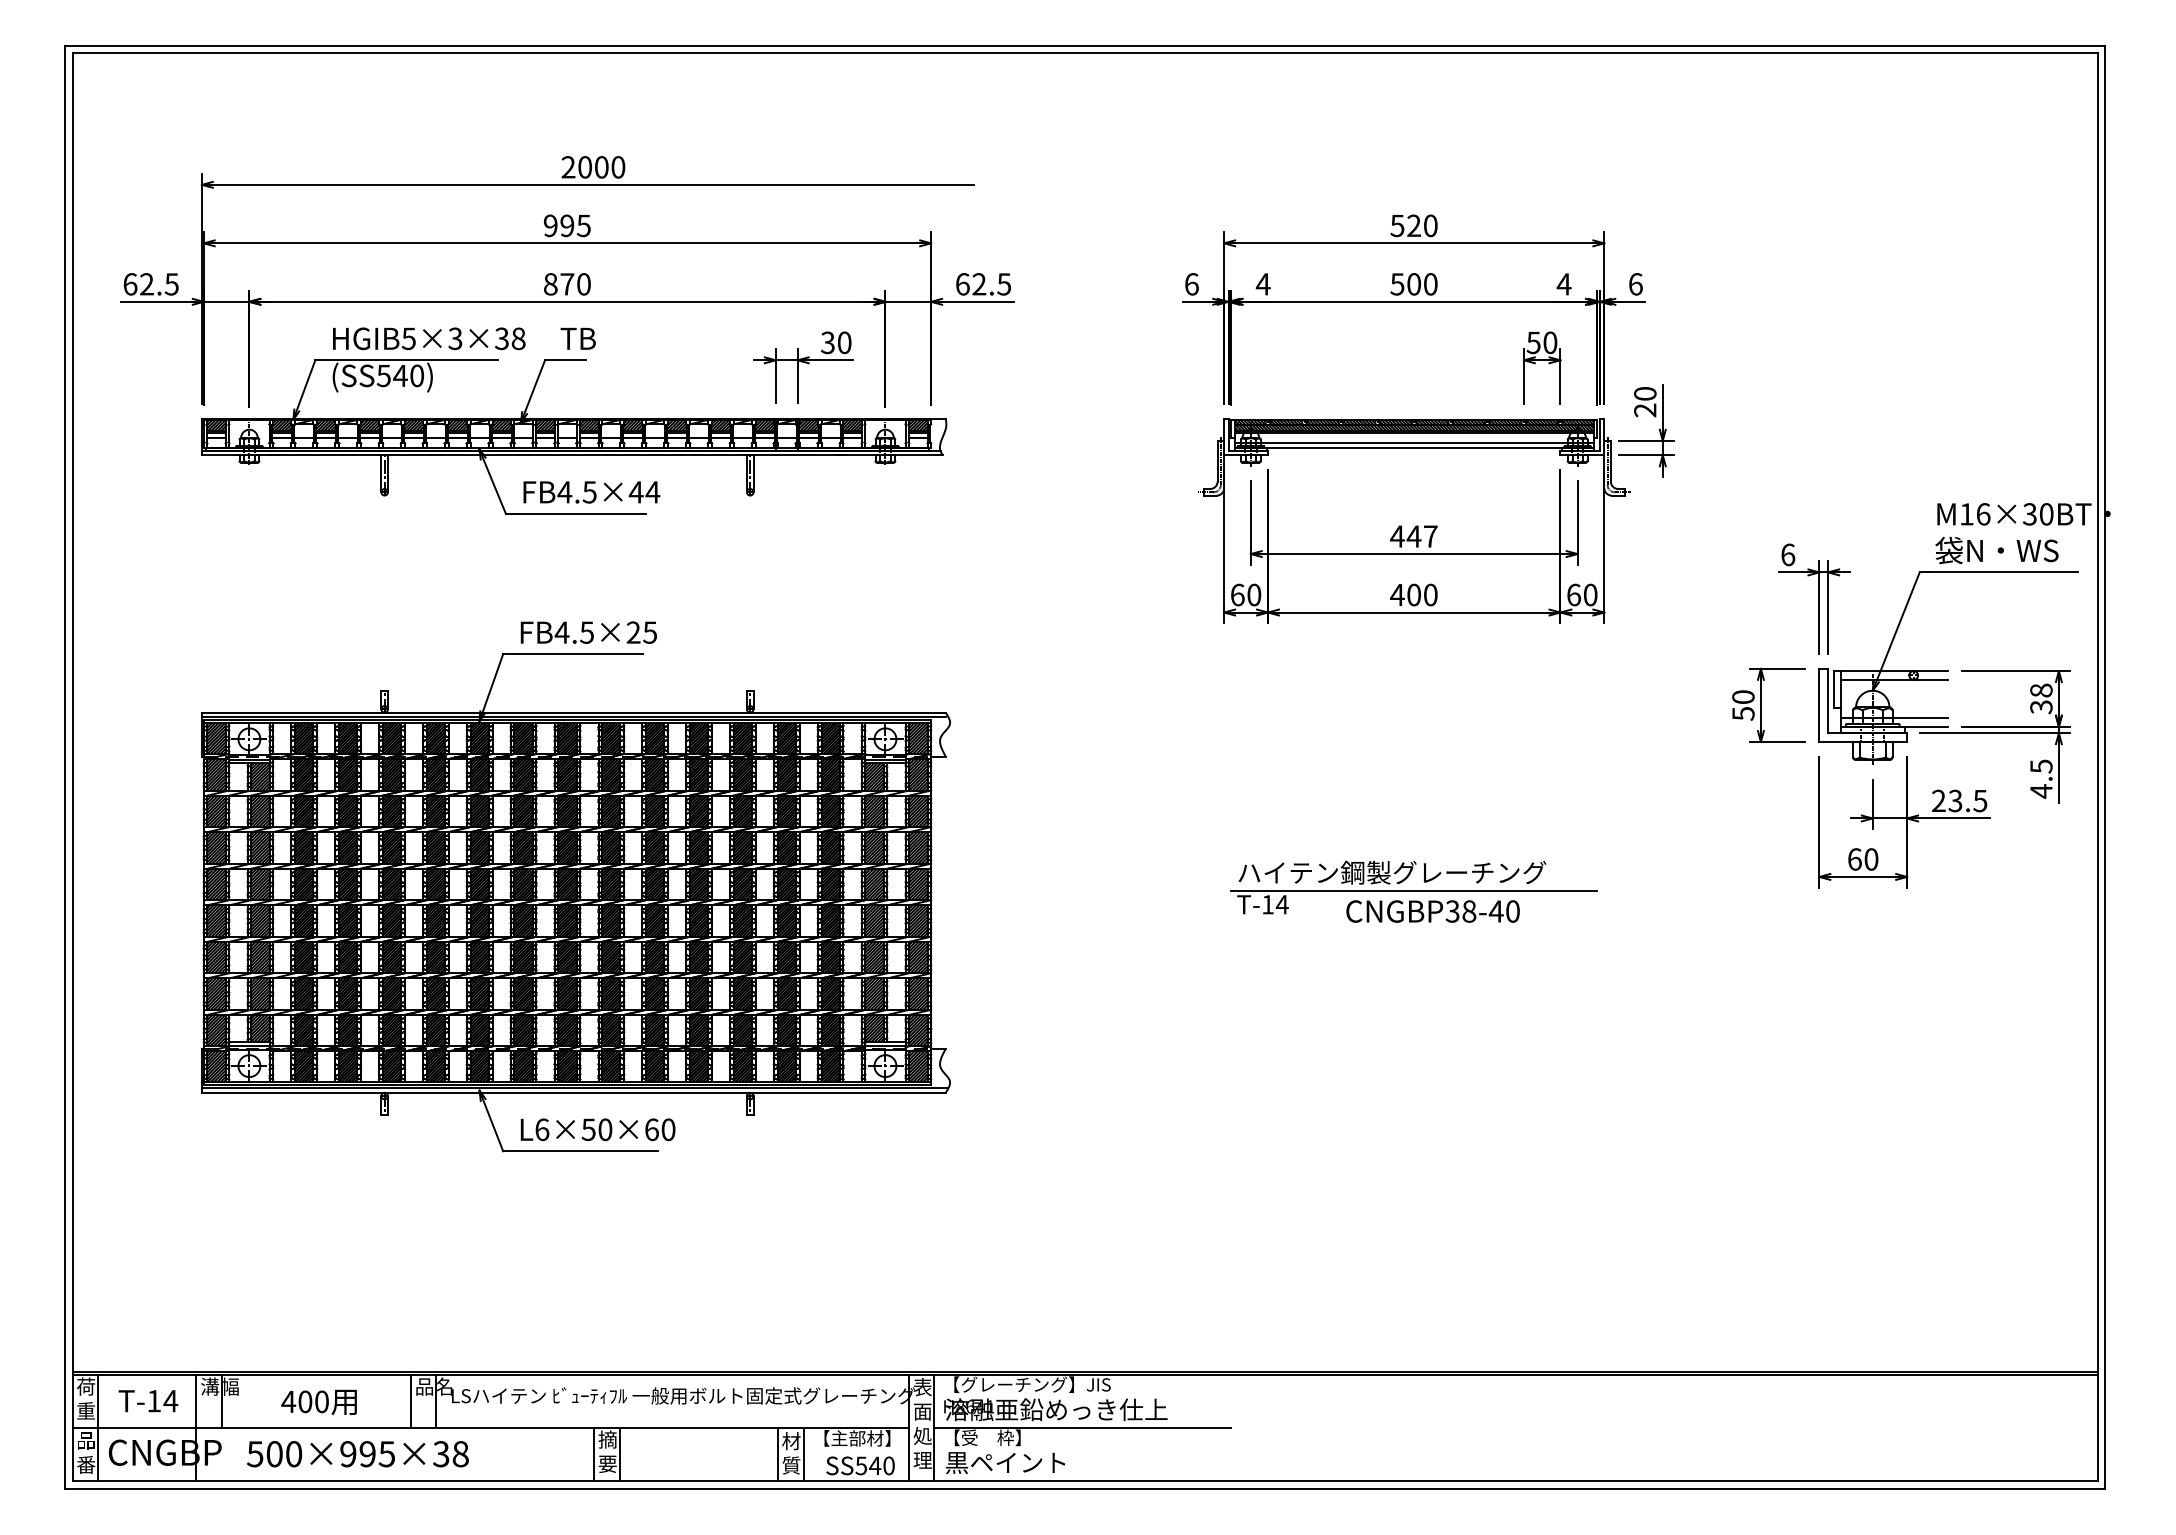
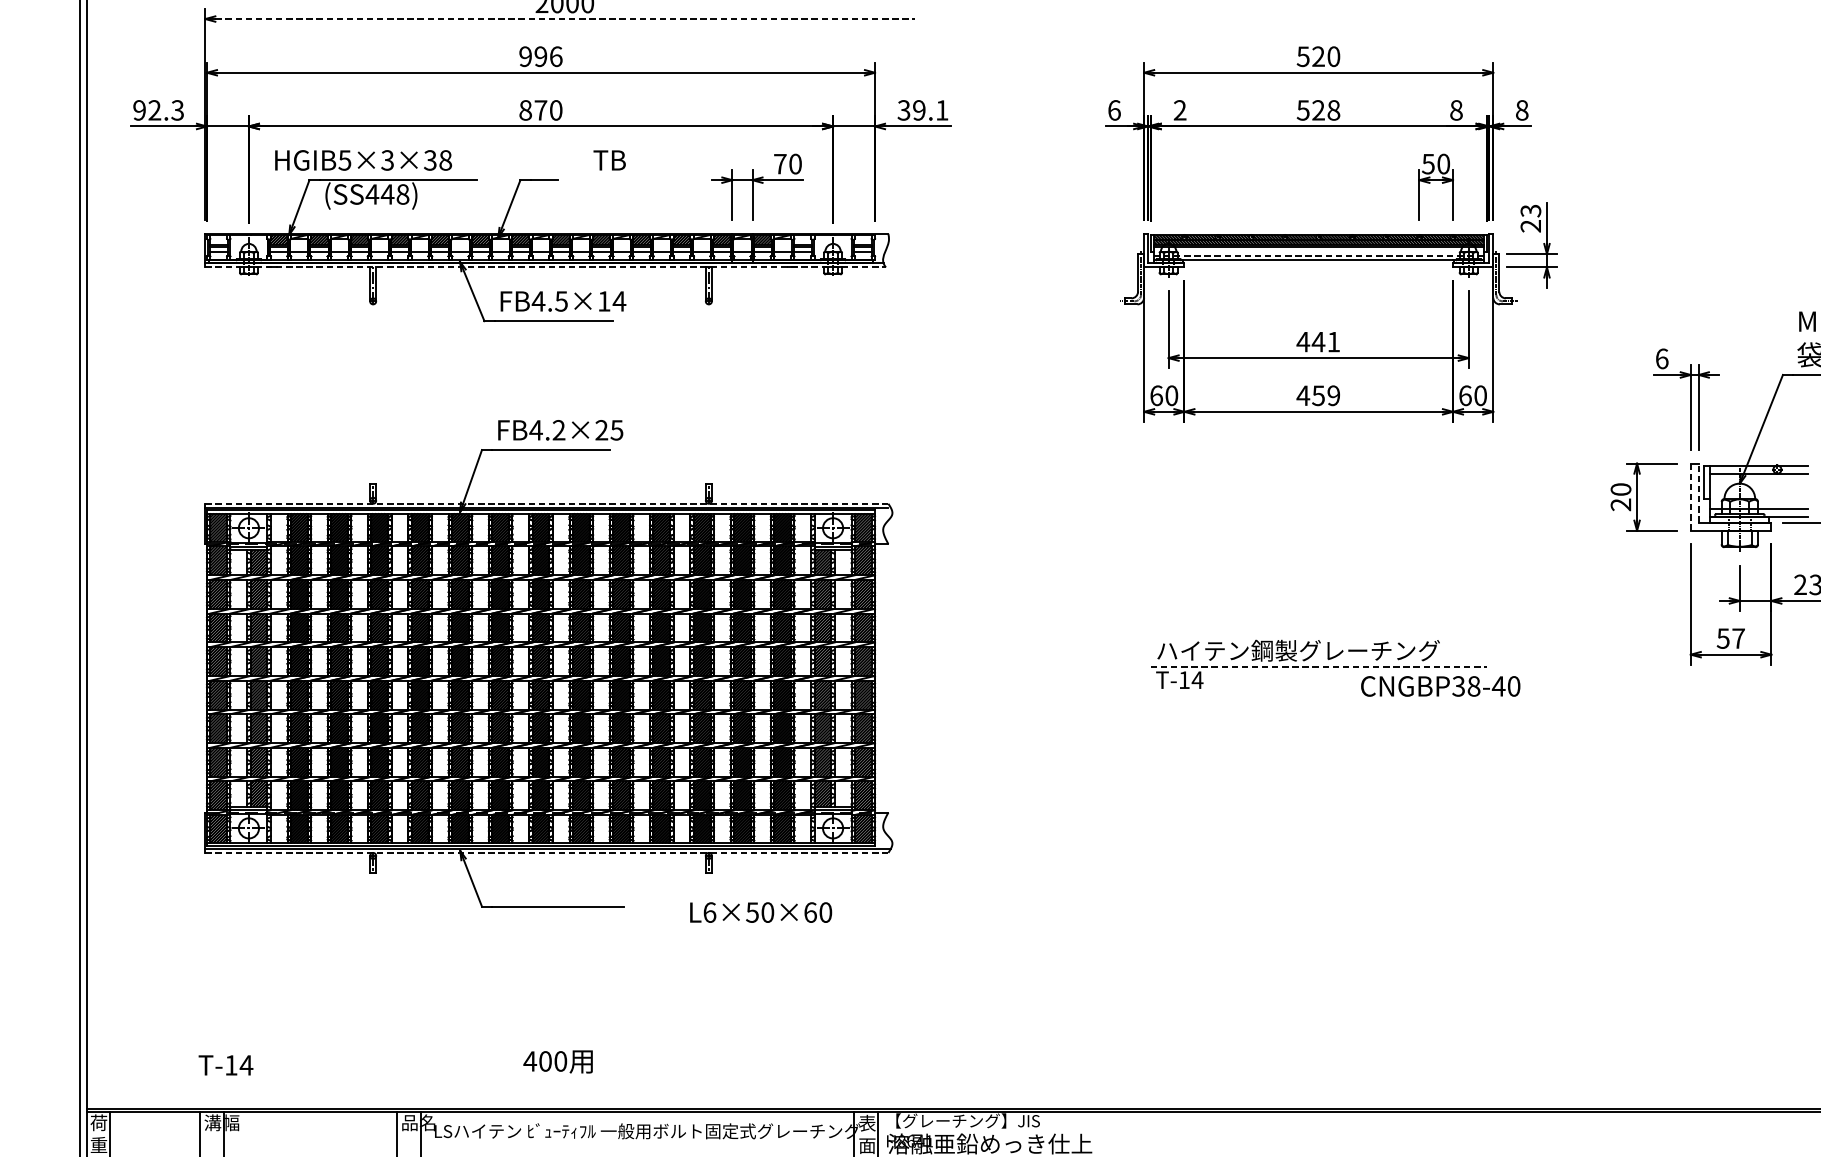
line: (593, 184) -> (564, 18), solid -> dashed
text: (583, 225) -> (555, 56), 995 -> 996
text: (150, 284) -> (158, 110), 62.5 -> 92.3
text: (983, 284) -> (923, 110), 62.5 -> 39.1
text: (1262, 284) -> (1179, 110), 4 -> 2
text: (1422, 284) -> (1326, 110), 500 -> 528
text: (1563, 284) -> (1455, 110), 4 -> 8
text: (1635, 284) -> (1521, 110), 6 -> 8
text: (429, 338) -> (363, 160), moved
text: (577, 338) -> (609, 160), moved
text: (827, 342) -> (779, 163), 30 -> 70
text: (400, 376) -> (387, 195), (SS540) -> (SS448)
text: (1645, 393) -> (1531, 210), 20 -> 23
hatch: (216, 424) -> (218, 239), removed
hatch: (852, 424) -> (802, 239), removed
hatch: (918, 424) -> (863, 239), removed
line: (1413, 442) -> (1318, 255), solid -> dashed
line: (572, 455) -> (545, 267), solid -> dashed
text: (635, 492) -> (603, 301), FB4.5×44 -> FB4.5×14
text: (1430, 536) -> (1333, 342), 447 -> 441
text: (1422, 594) -> (1326, 395), 400 -> 459
text: (586, 632) -> (558, 430), FB4.5×25 -> FB4.2×25
line: (1828, 700) -> (1699, 492), solid -> dashed
line: (1819, 705) -> (1690, 497), solid -> dashed
line: (573, 712) -> (546, 503), solid -> dashed
text: (1743, 713) -> (1621, 504), 50 -> 20
text: (1862, 859) -> (1730, 638), 60 -> 57
line: (1414, 890) -> (1318, 667), solid -> dashed
text: (1432, 911) -> (1440, 686), moved
line: (573, 1092) -> (546, 852), solid -> dashed
text: (597, 1129) -> (760, 912), moved
text: (148, 1401) -> (226, 1065), moved
text: (318, 1401) -> (557, 1061), moved

